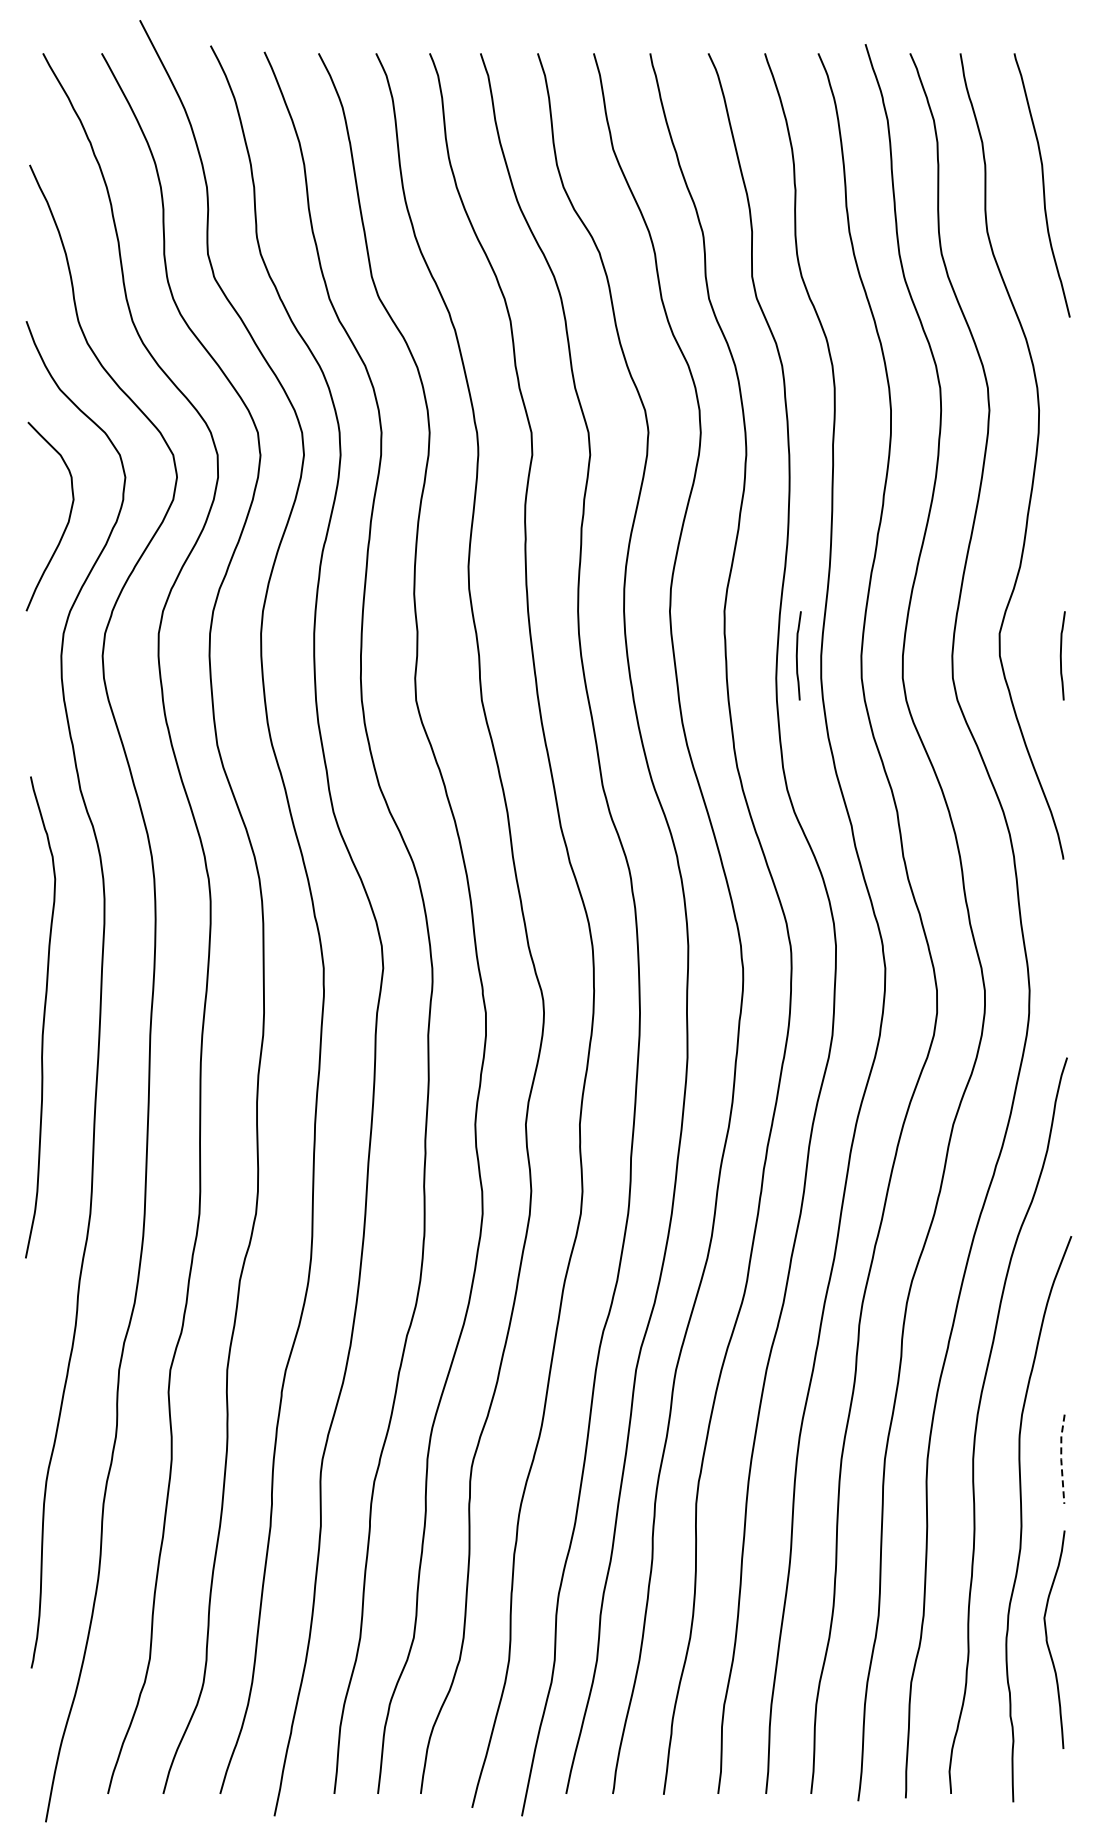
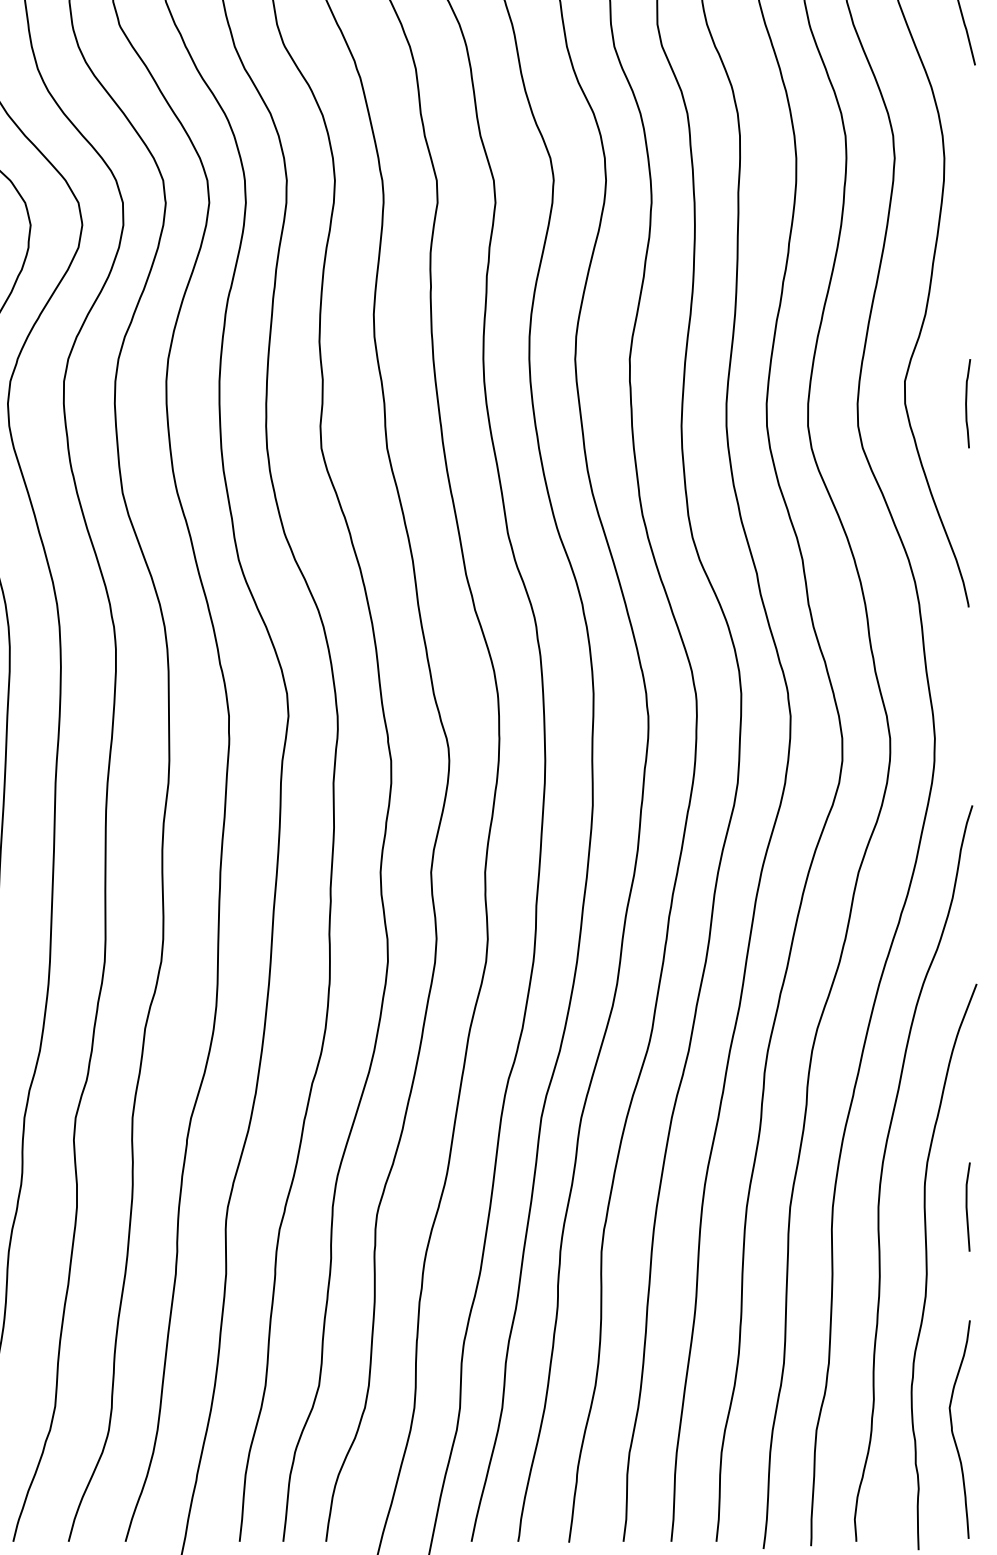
curve: (797, 655) -> (702, 403), removed
line: (1061, 1459) -> (966, 1207), dashed -> solid
curve: (1047, 1639) -> (952, 1429), moved

